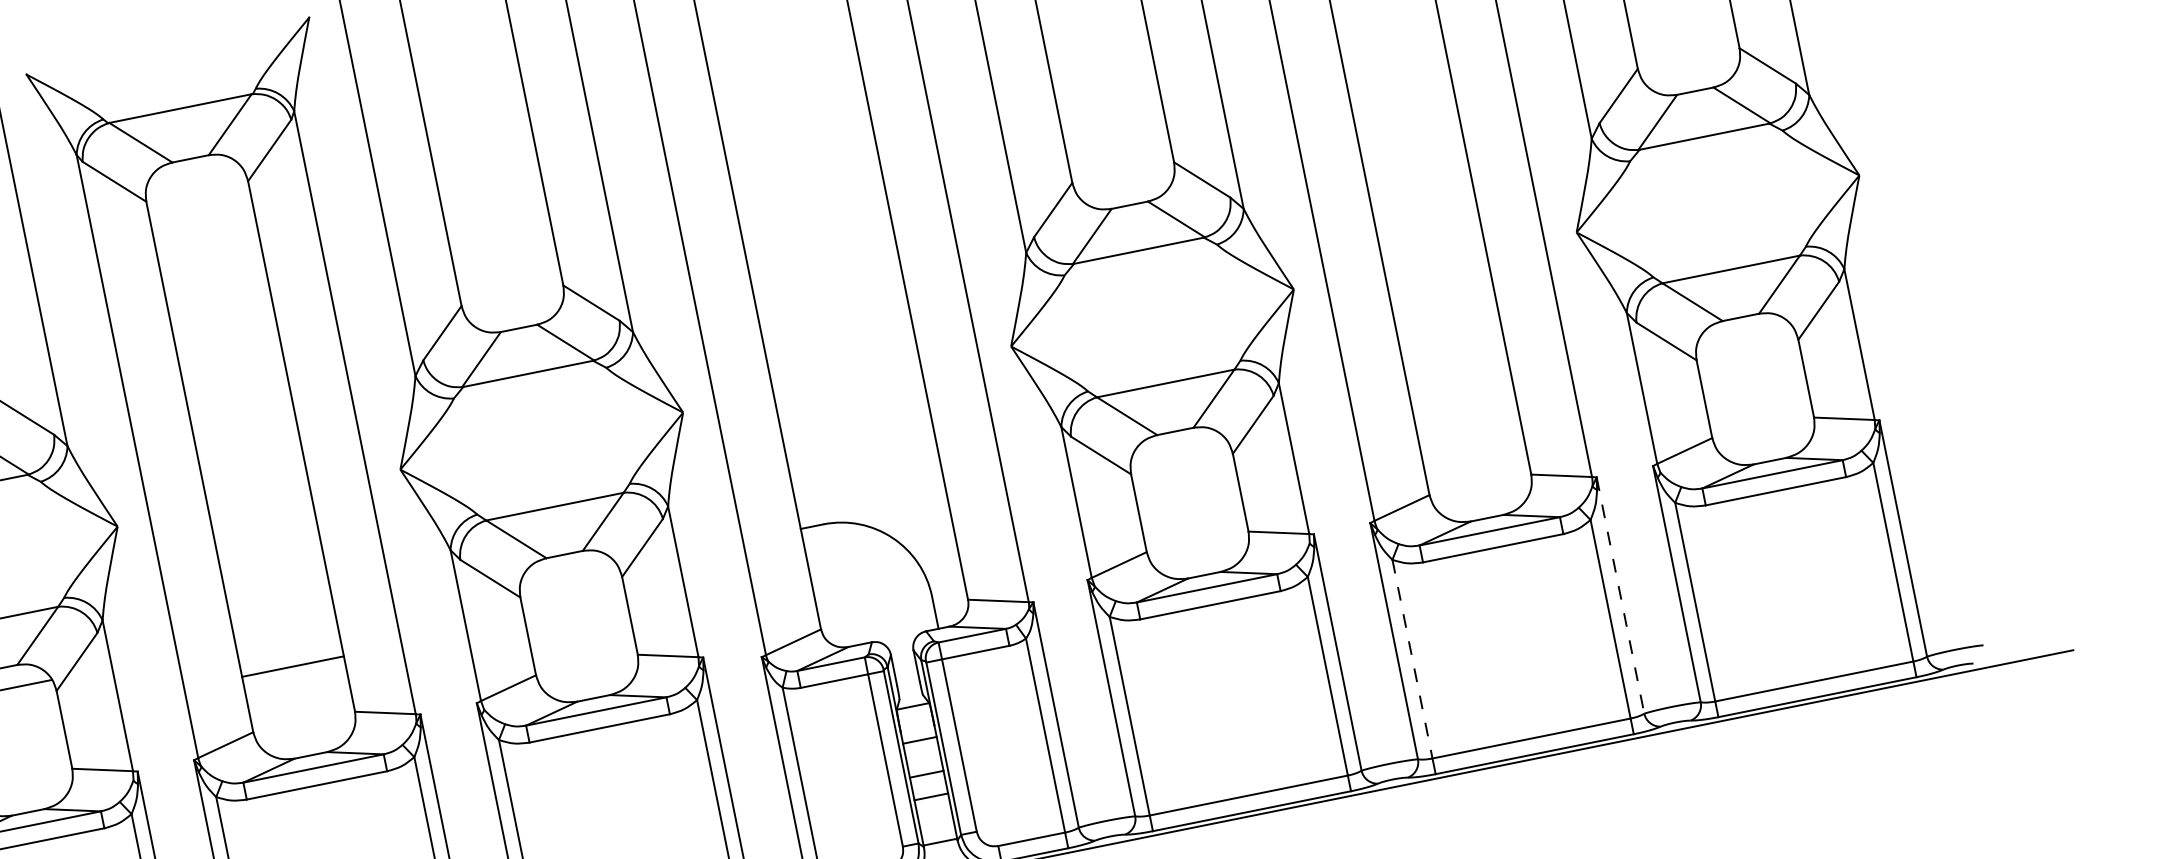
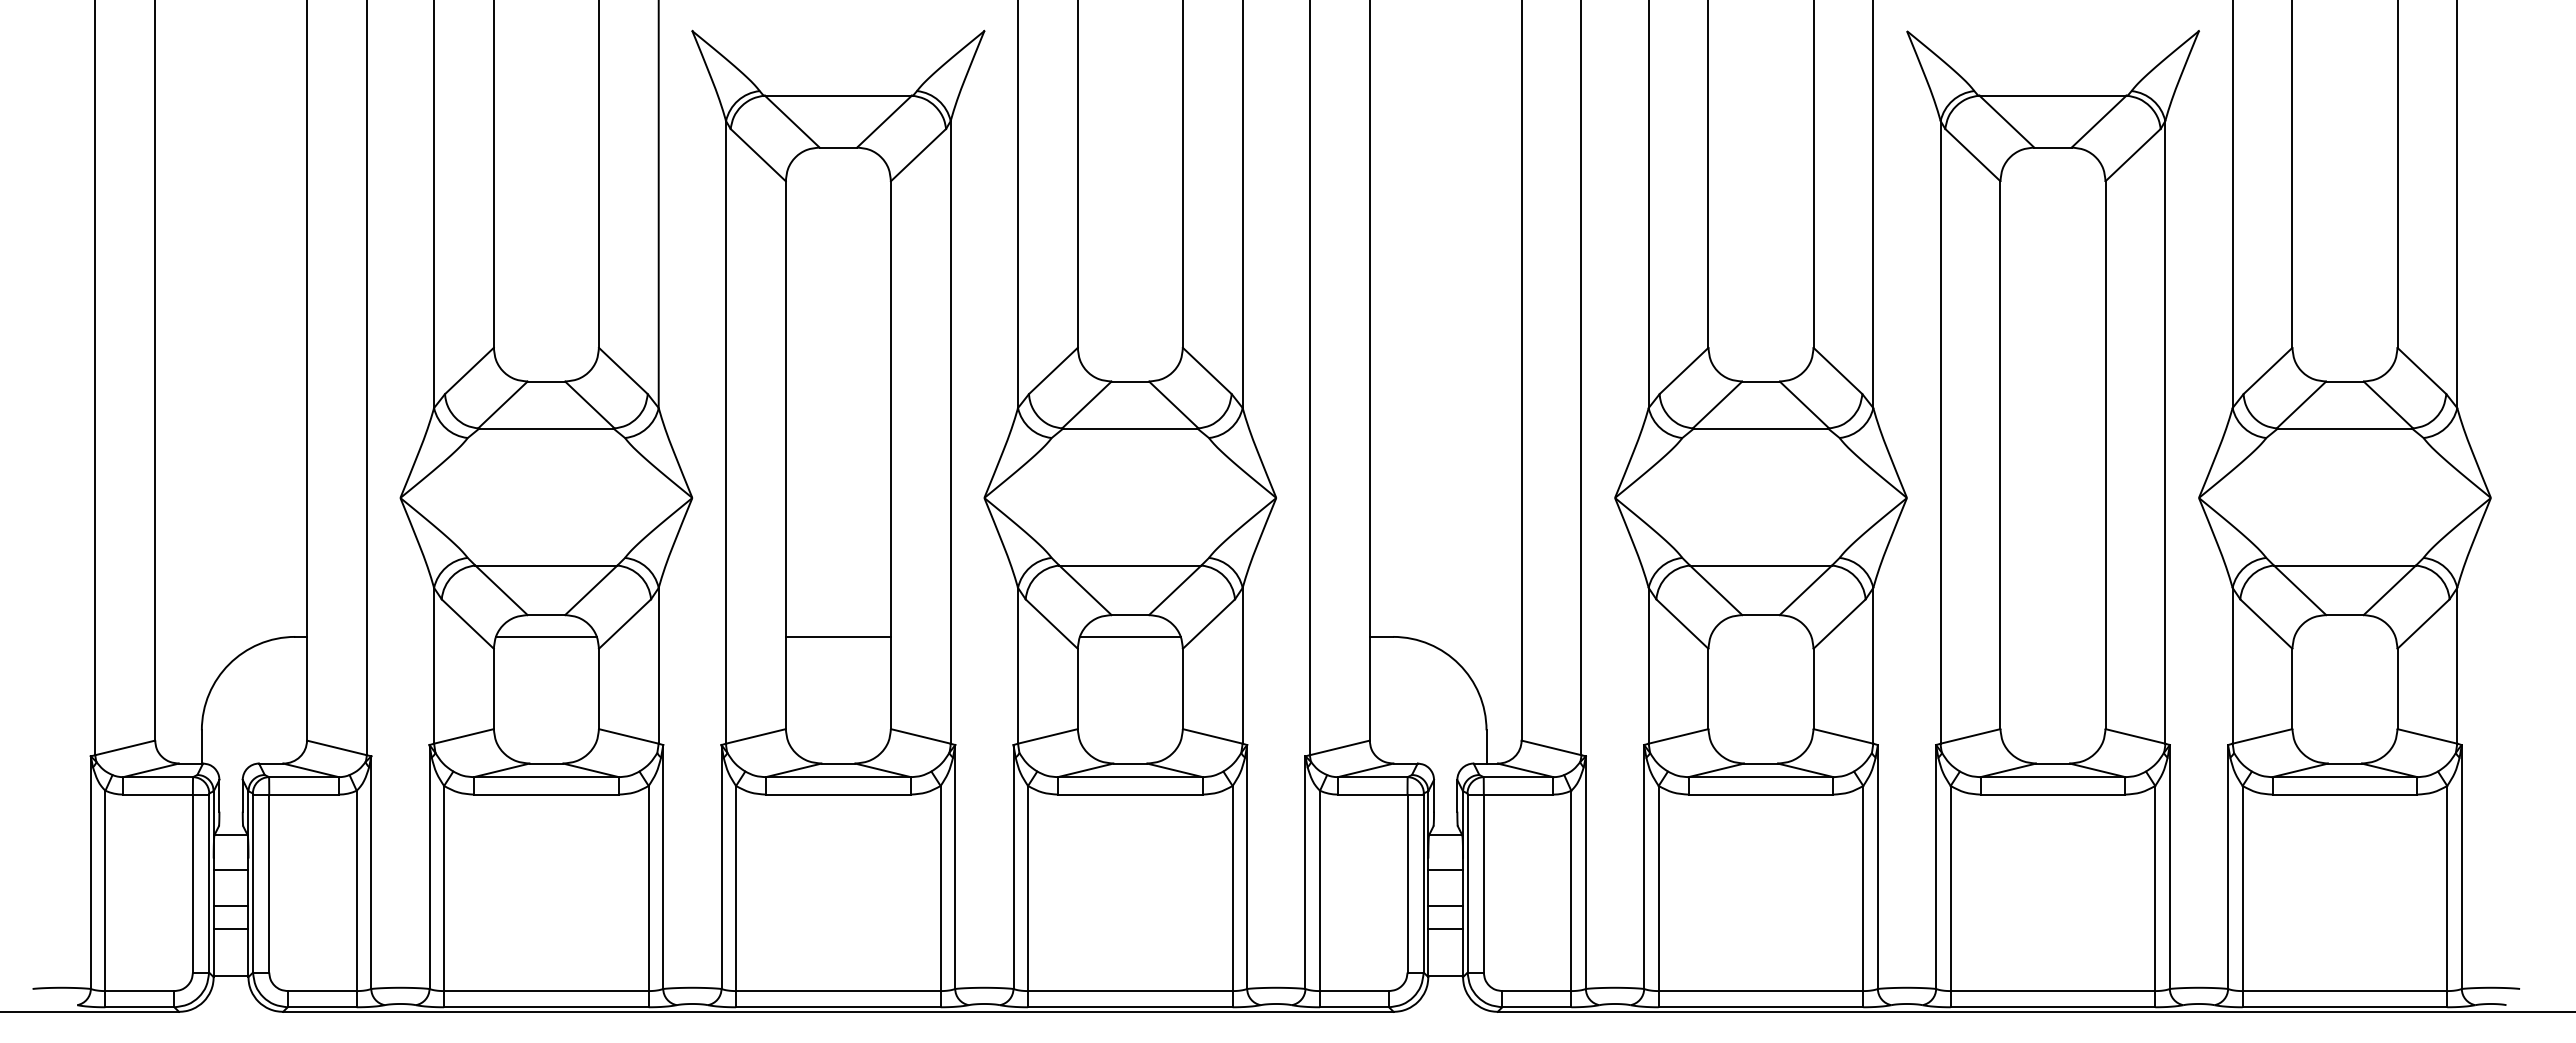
line: (568, 575) -> (1130, 636), added
line: (1620, 596) -> (2169, 867), dashed -> solid
line: (1412, 659) -> (1950, 888), dashed -> solid
line: (292, 666) -> (837, 636), moved

